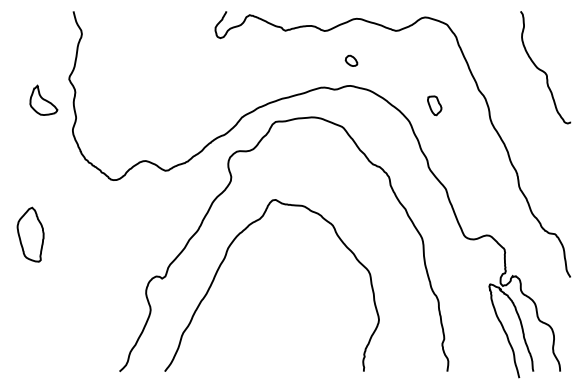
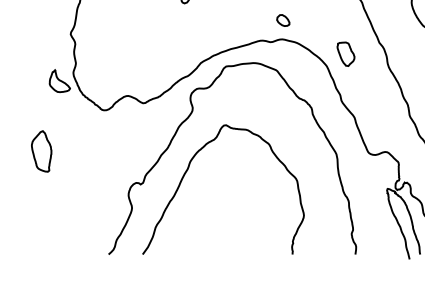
part: (351, 60) -> (283, 20), size x1.43
part: (43, 99) -> (59, 80), moved
part: (434, 105) -> (345, 54), size x1.67

